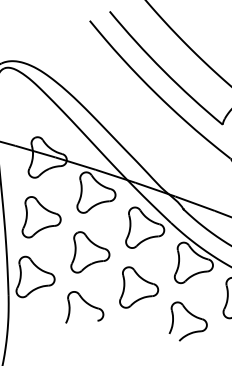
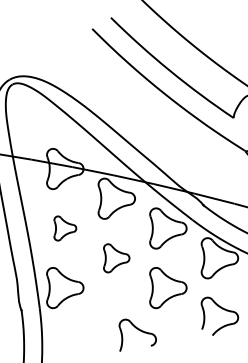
part: (42, 218) -> (65, 228), size x0.6
part: (90, 253) -> (116, 258), size x0.7
part: (85, 308) -> (137, 334), moved

